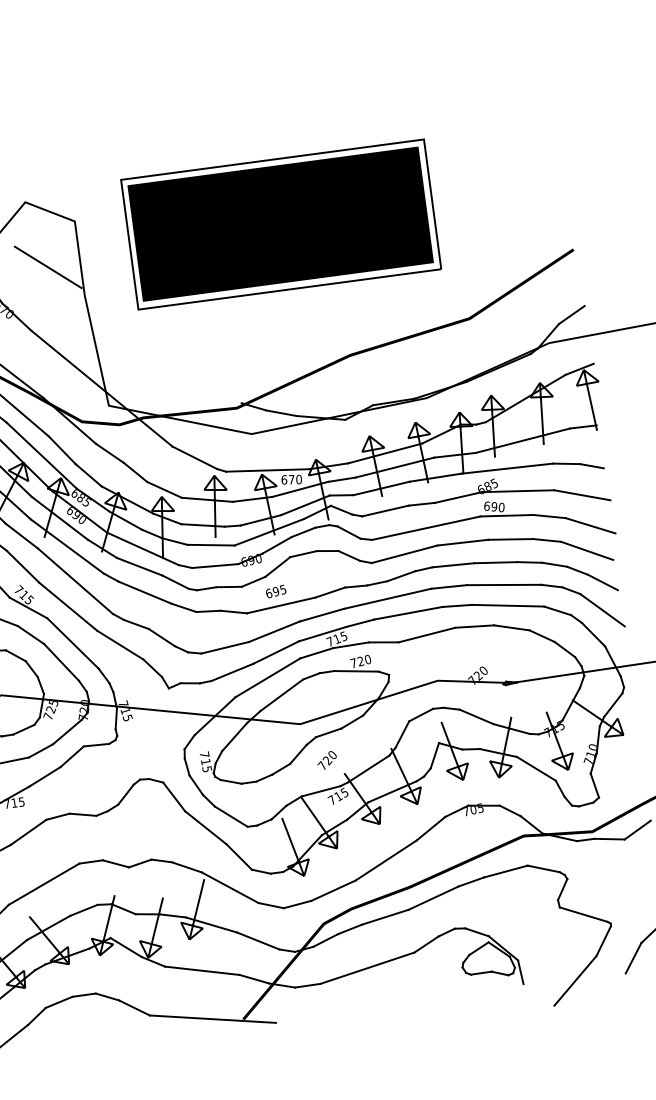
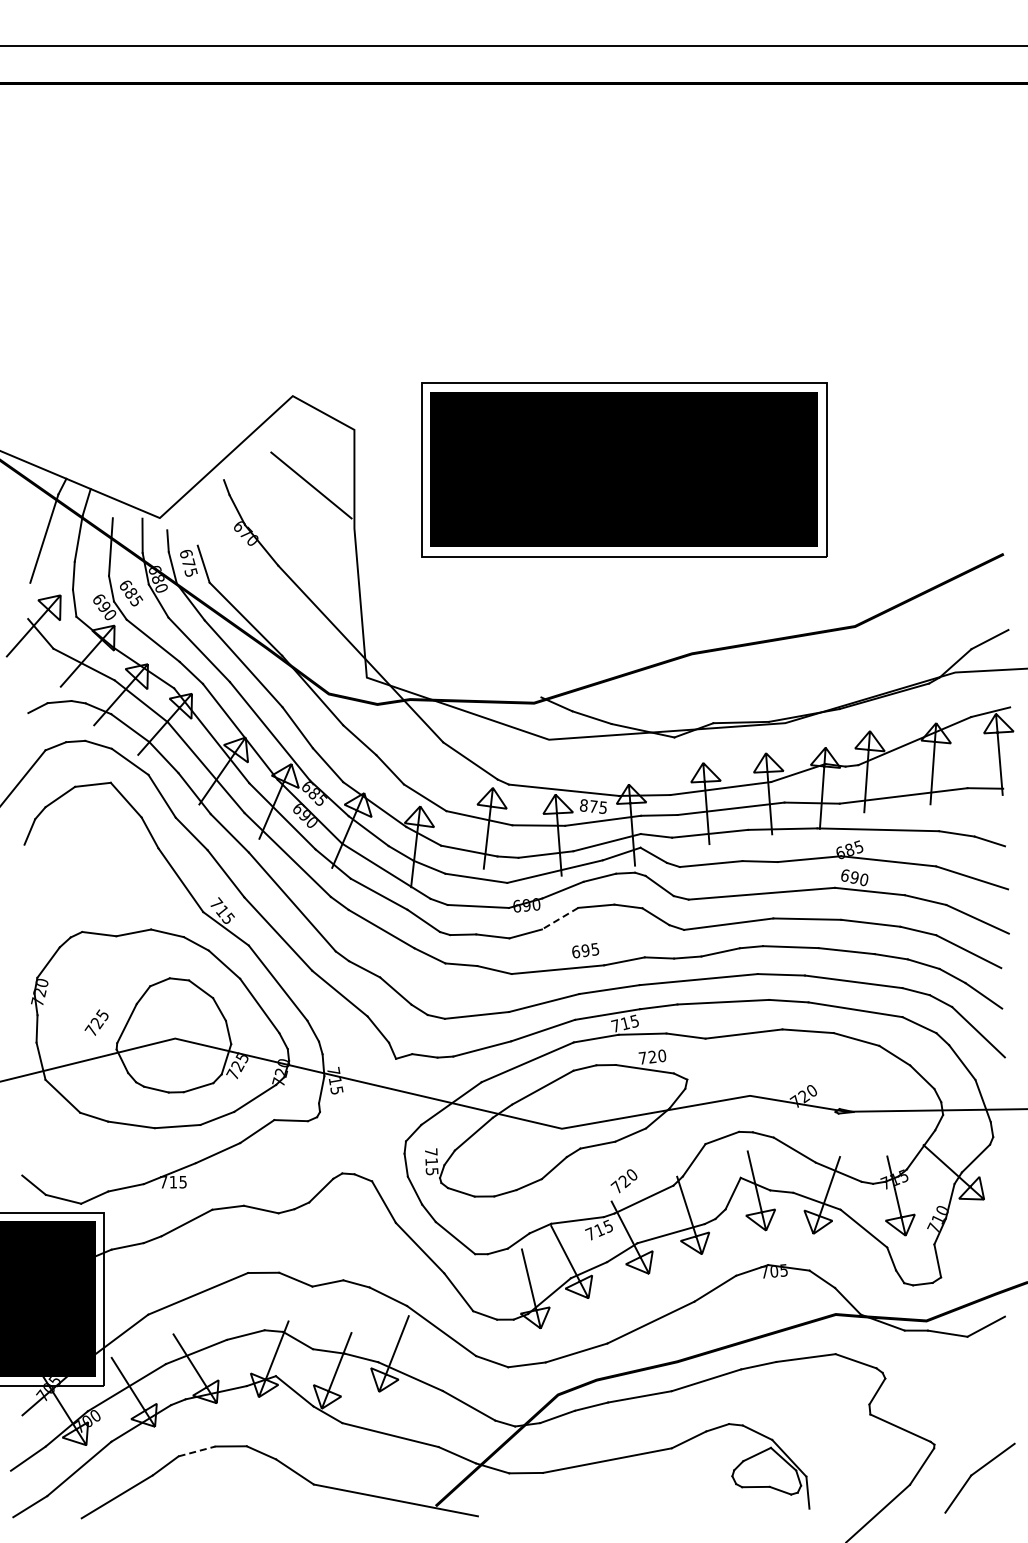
text: (291, 479) -> (593, 806), 670 -> 875
line: (277, 566) -> (559, 918), solid -> dashed
text: (276, 591) -> (585, 950), moved
text: (326, 760) -> (623, 1181), moved
line: (59, 1002) -> (197, 1451), solid -> dashed

